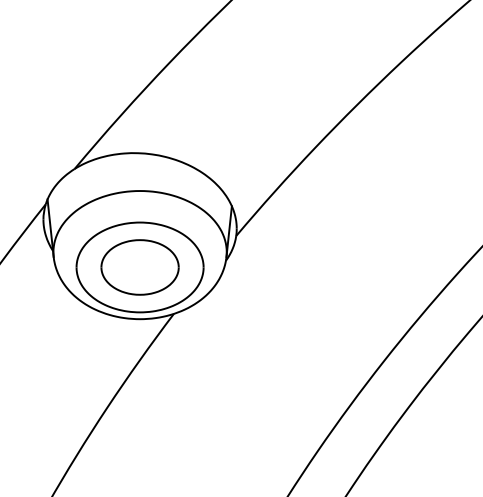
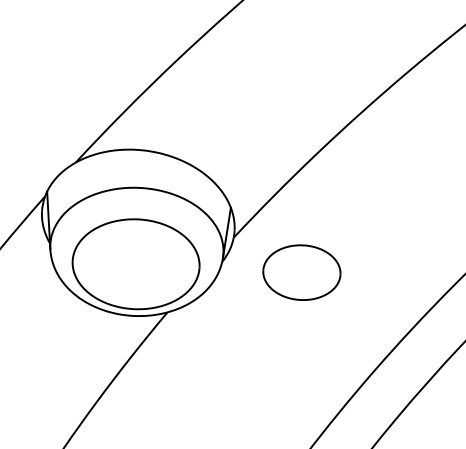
part: (139, 267) -> (301, 272), moved

